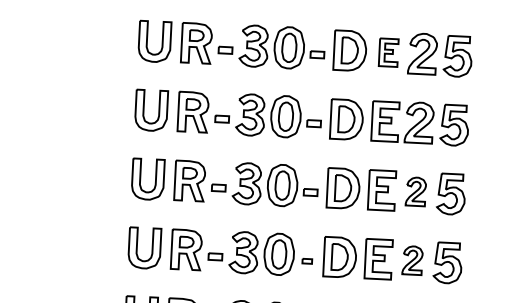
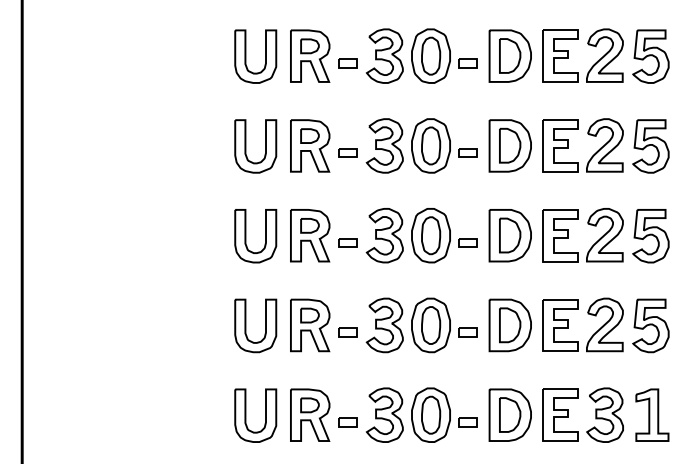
part: (388, 52) -> (560, 55), size x1.43
part: (415, 191) -> (604, 235), size x1.43
part: (412, 260) -> (604, 324), size x1.43
part: (306, 261) -> (467, 332), size x1.43

